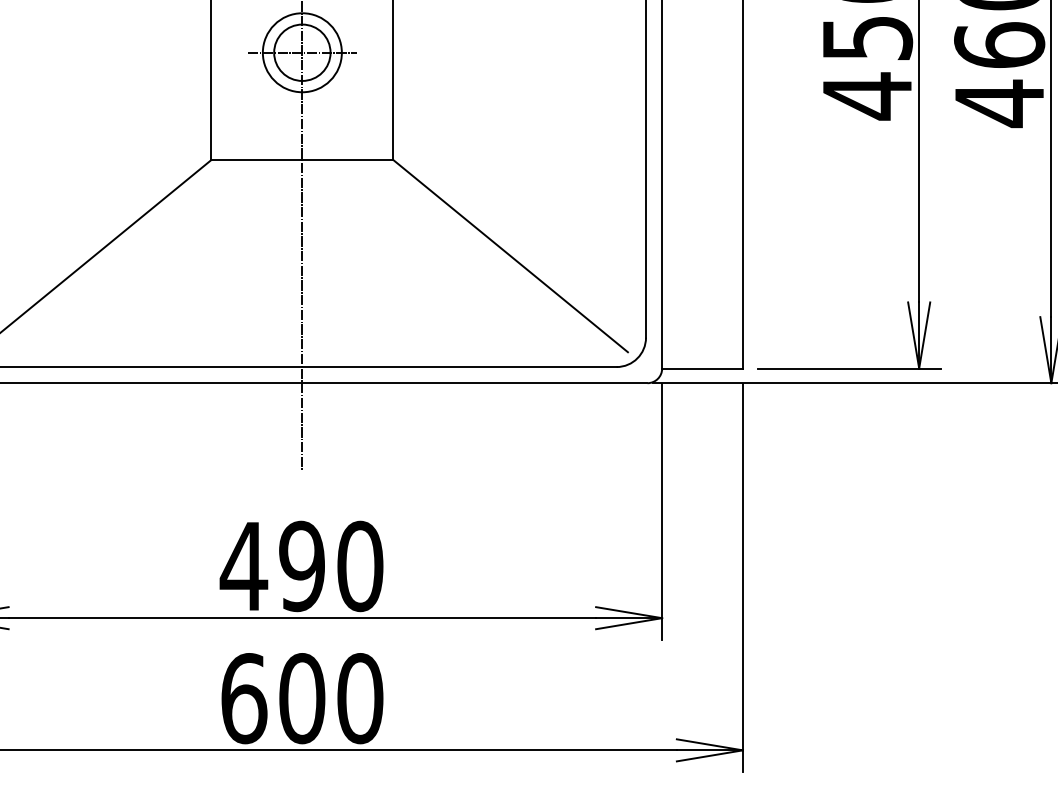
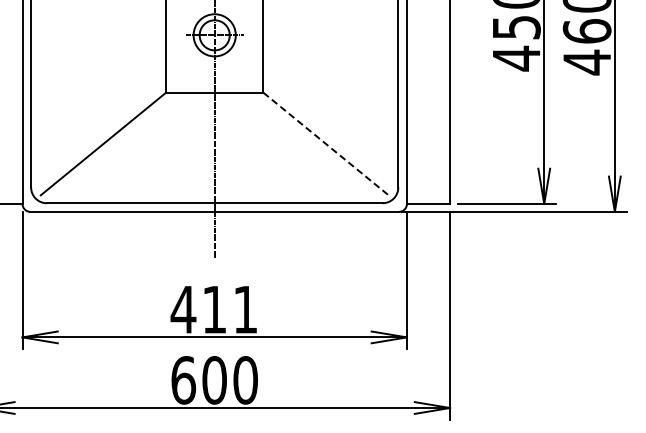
line: (511, 257) -> (326, 144), solid -> dashed
text: (330, 565) -> (229, 309), 490 -> 411

